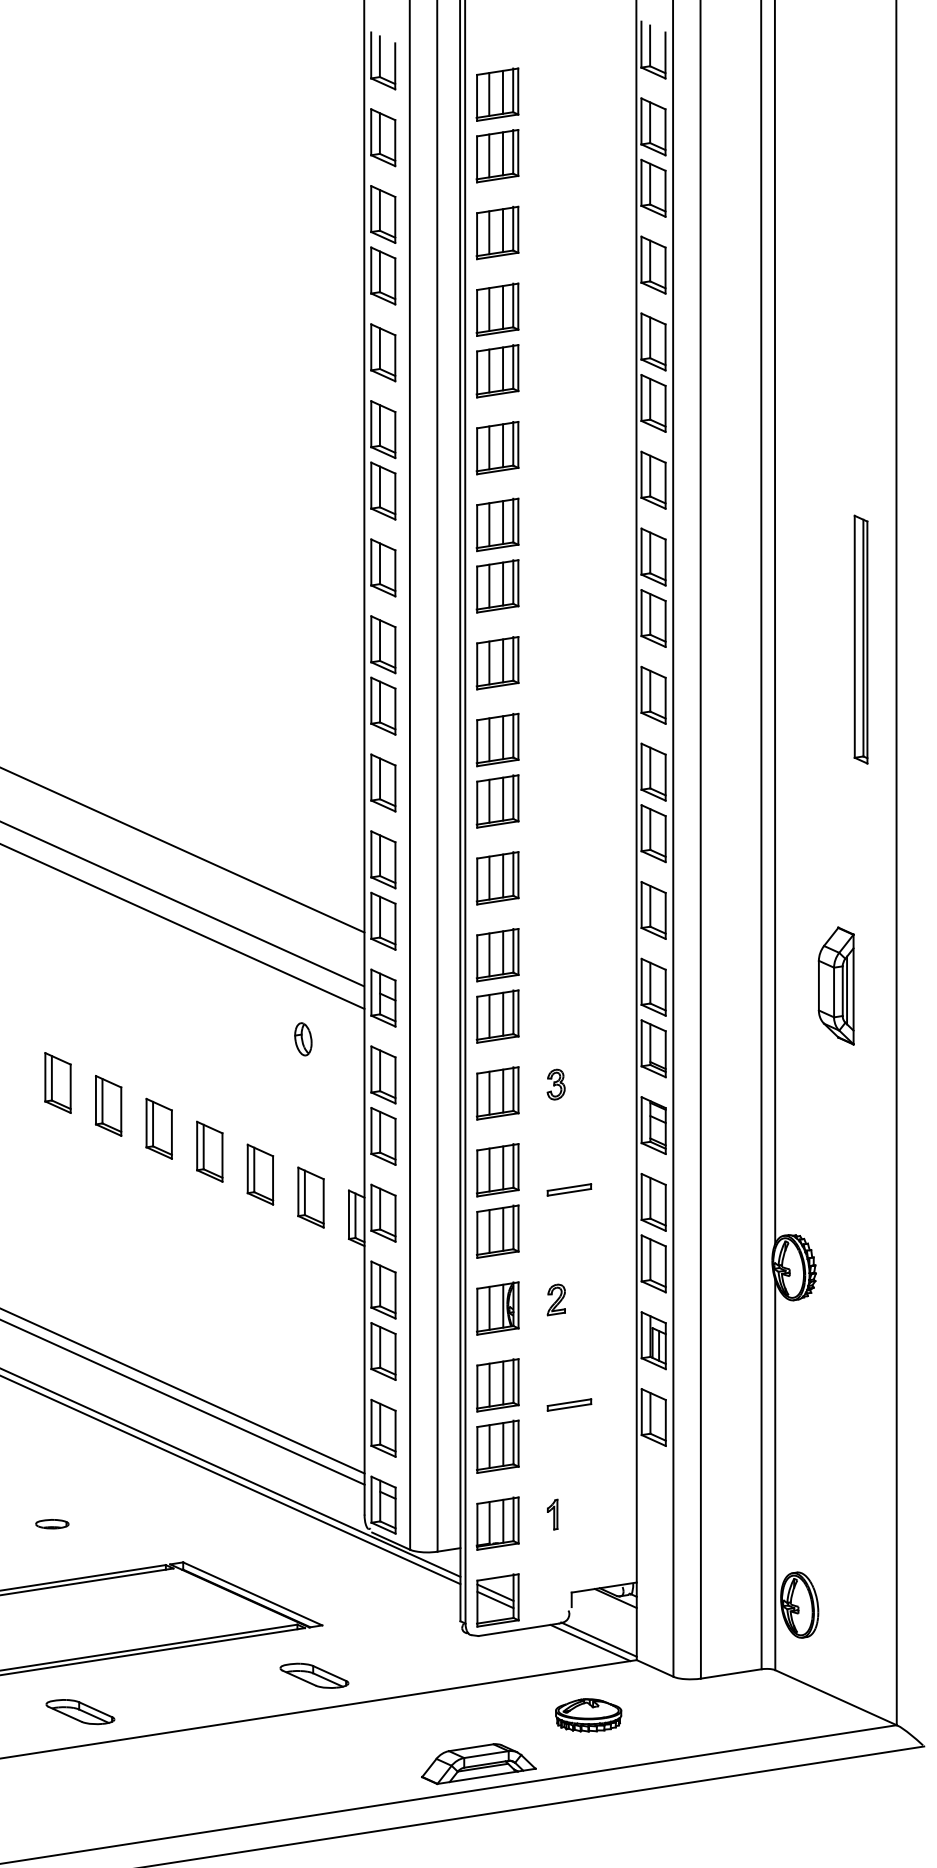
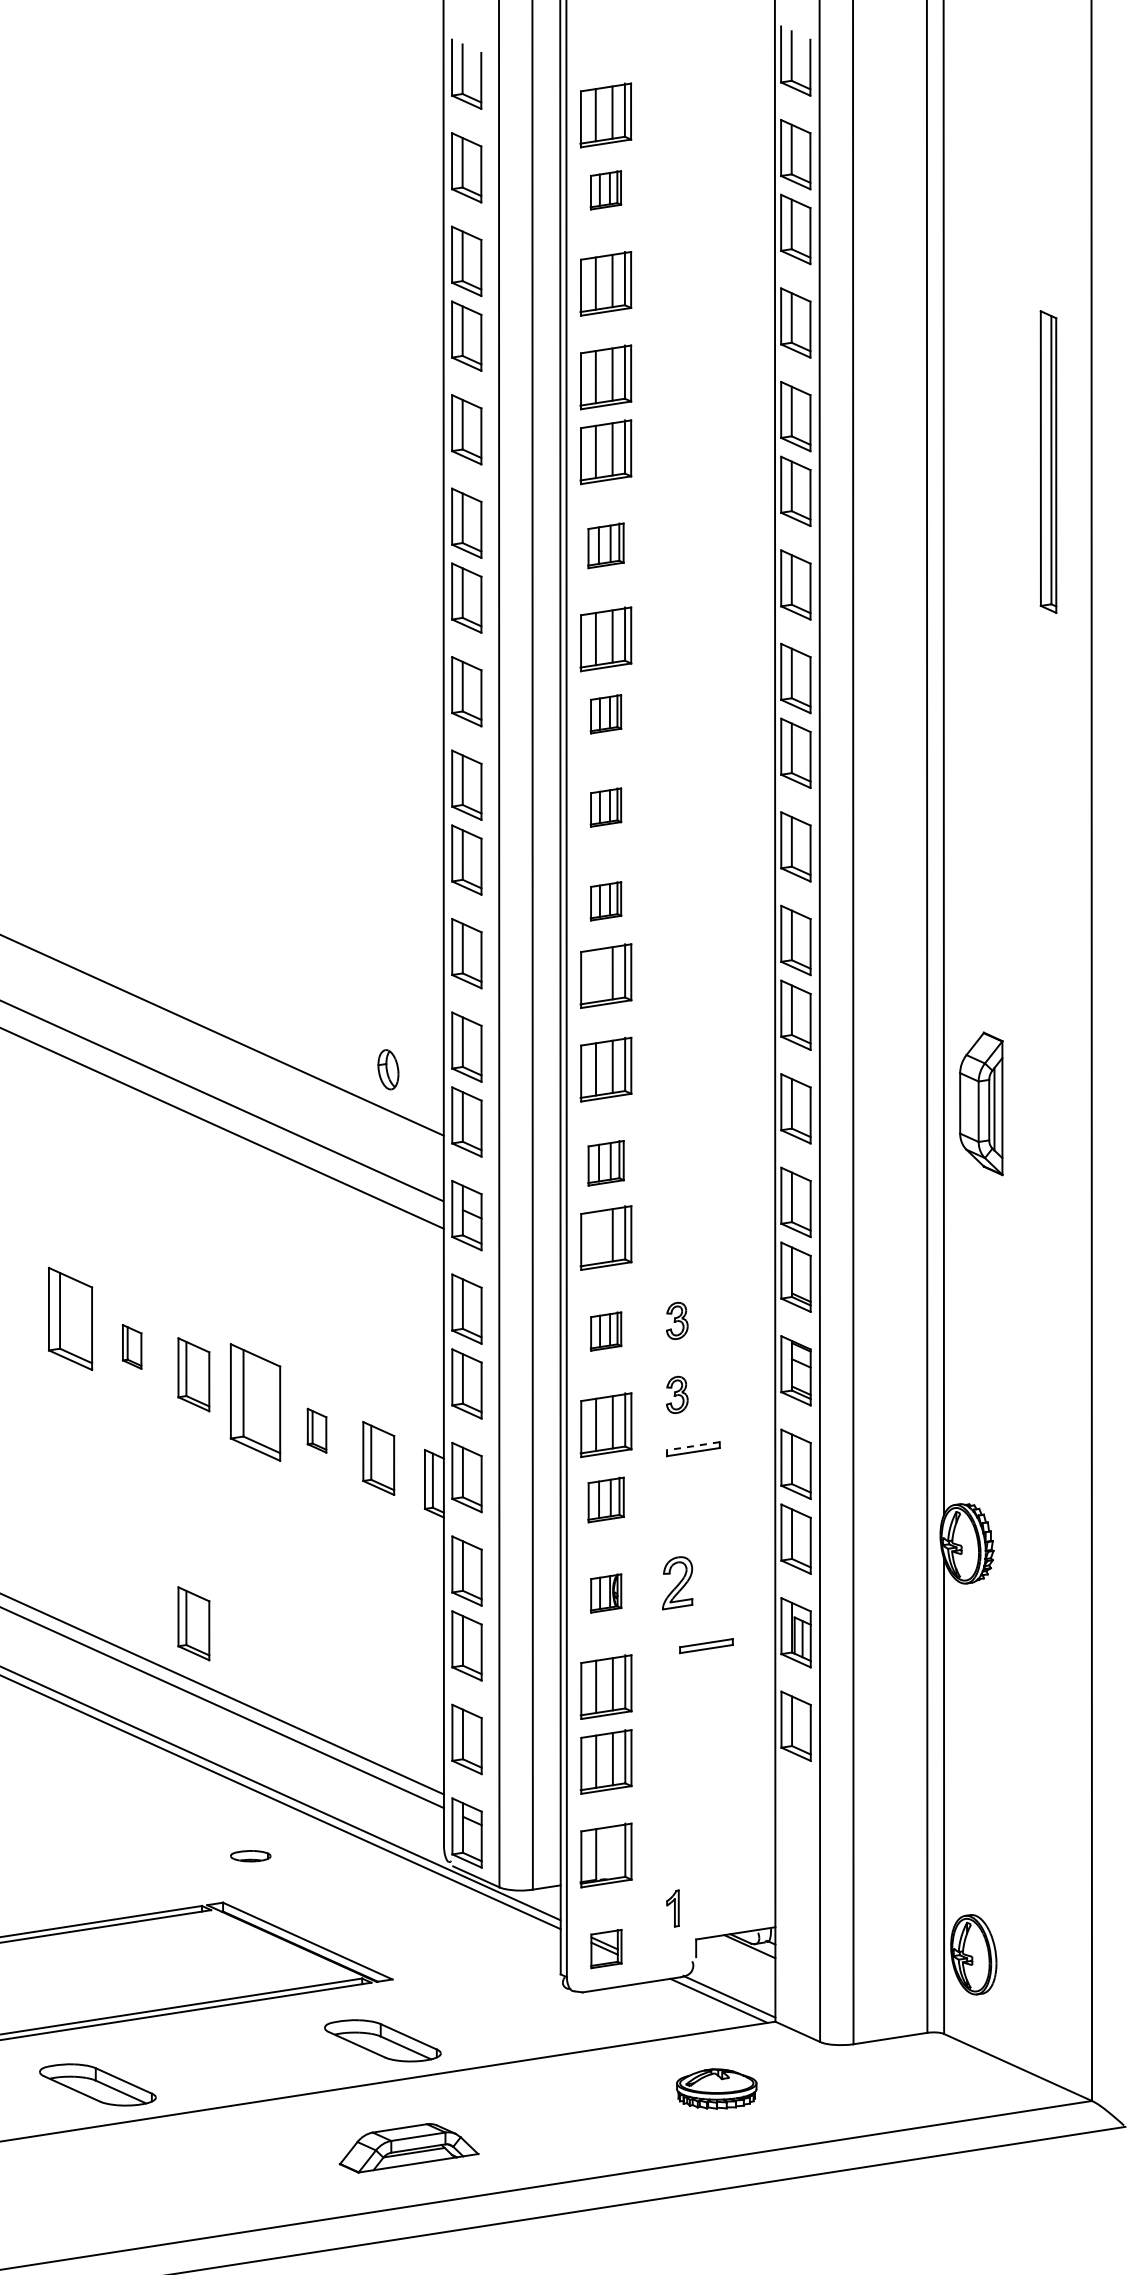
part: (497, 156) -> (605, 190), size x0.6
part: (497, 447) -> (605, 545), size x0.7
part: (497, 586) -> (605, 714), size x0.6
part: (861, 639) -> (1048, 461), moved
part: (497, 663) -> (605, 807), size x0.6
part: (497, 740) -> (605, 901), size x0.6
line: (489, 800) -> (595, 975), removed
part: (497, 955) -> (605, 1163), size x0.7
part: (836, 985) -> (981, 1103), moved
line: (489, 1016) -> (596, 1237), removed
part: (303, 1039) -> (388, 1069), moved
part: (57, 1082) -> (70, 1318), size x1.4
part: (497, 1093) -> (605, 1331), size x0.6
part: (107, 1105) -> (131, 1346), size x0.6
part: (556, 1145) -> (677, 1394), added
part: (209, 1151) -> (255, 1402), size x1.6
part: (259, 1174) -> (316, 1430), size x0.6
line: (569, 1187) -> (693, 1446), solid -> dashed
part: (497, 1231) -> (605, 1499), size x0.7
part: (556, 1299) -> (677, 1582), size x1.4
part: (497, 1308) -> (605, 1593), size x0.6
part: (158, 1333) -> (193, 1623), added
part: (569, 1405) -> (706, 1646), moved
part: (552, 1514) -> (672, 1908), moved
line: (502, 1521) -> (612, 1852), removed
part: (52, 1524) -> (250, 1856), moved
part: (498, 1599) -> (606, 1948), size x0.6
part: (314, 1675) -> (382, 2040), size x1.4
part: (80, 1711) -> (97, 2084), size x1.4
part: (478, 1764) -> (408, 2148), moved

